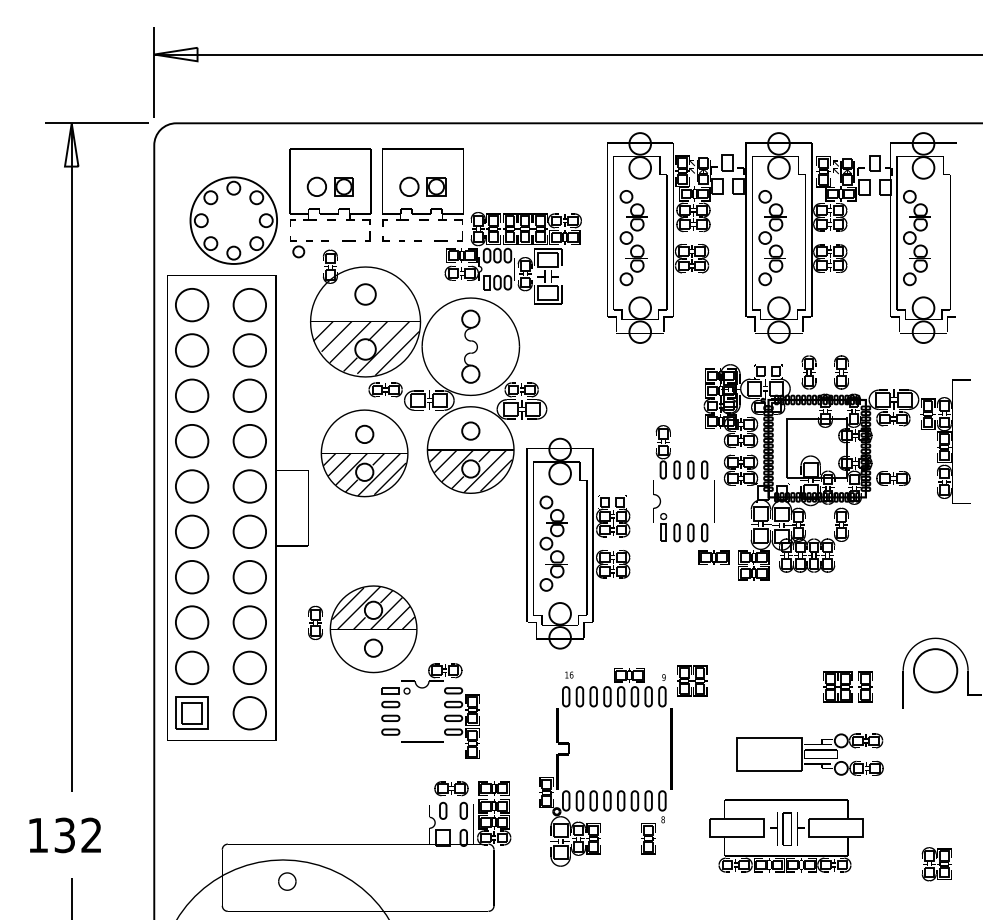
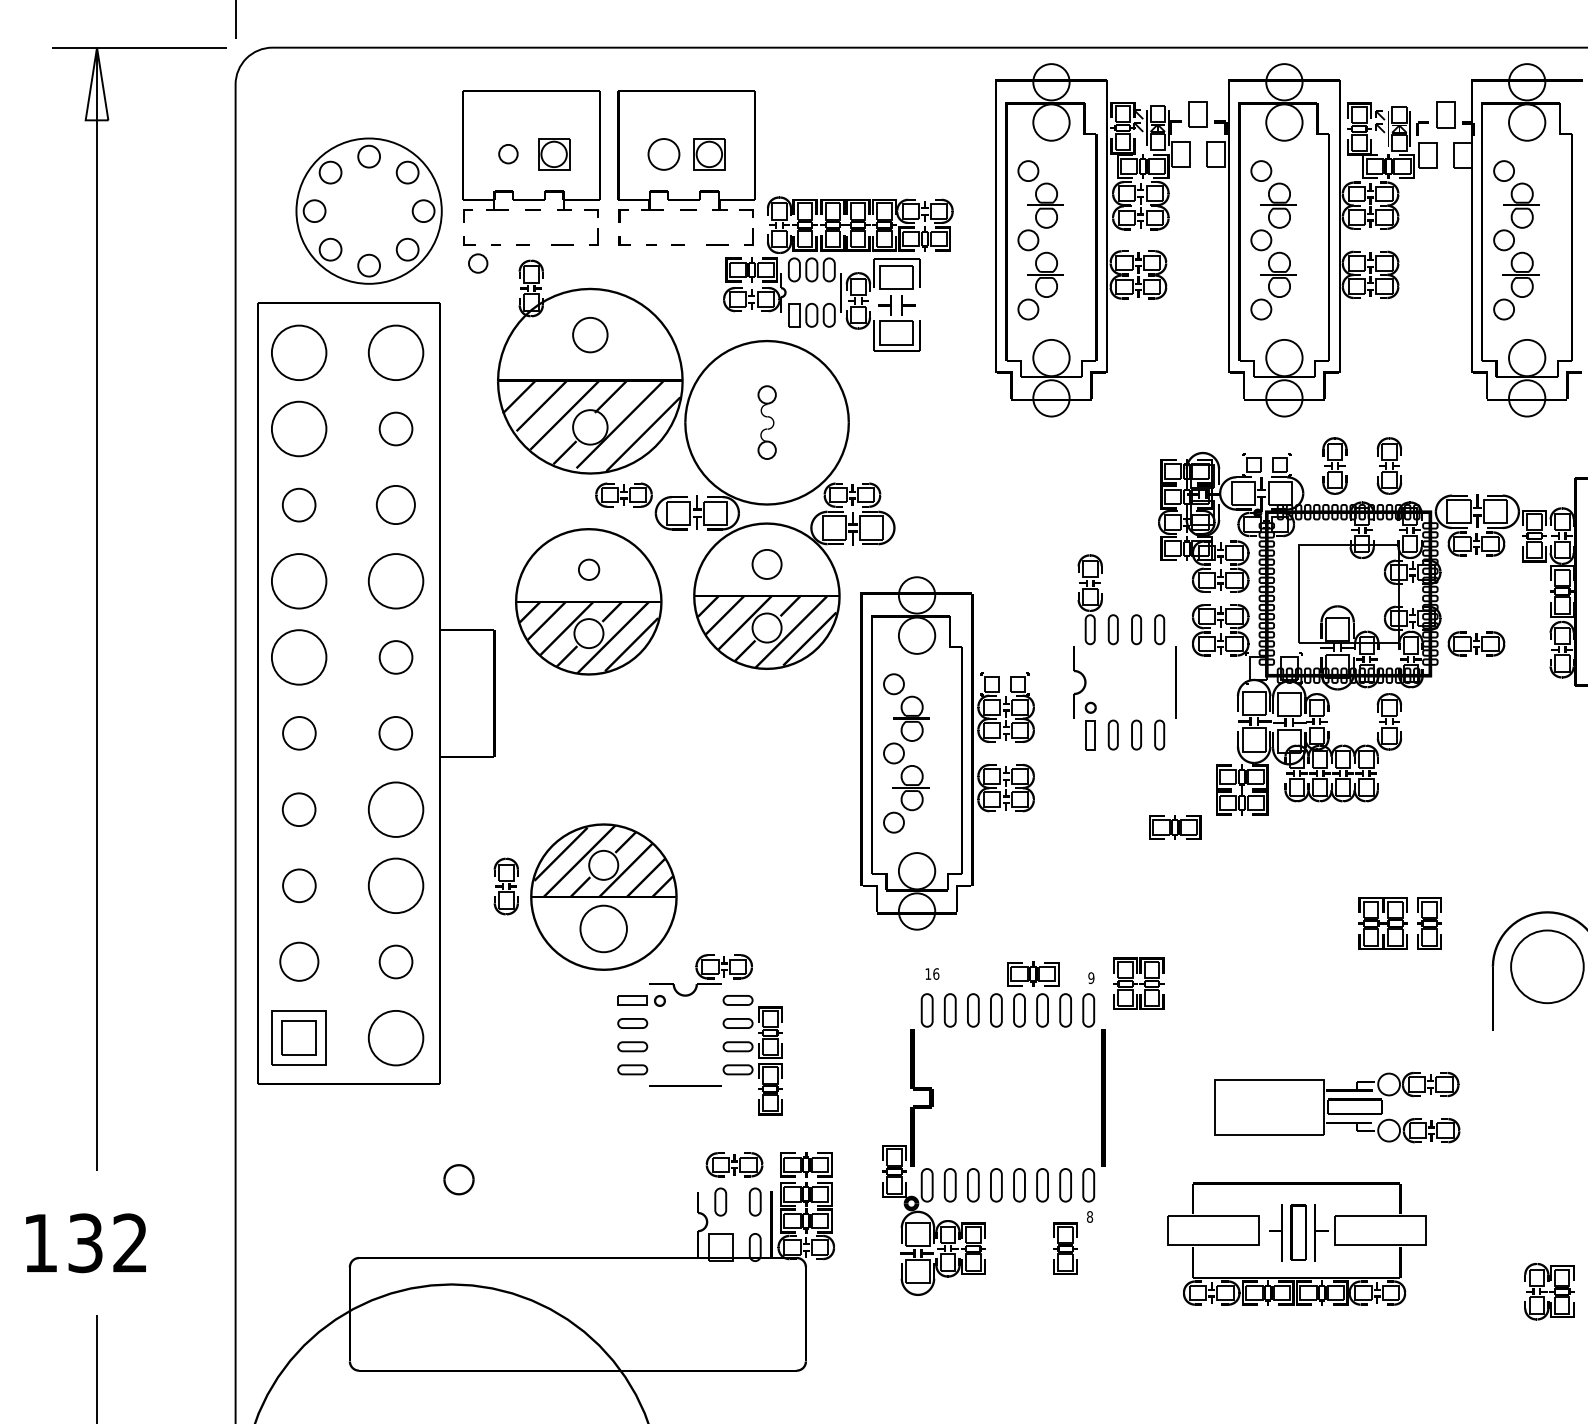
circle: (316, 186) -> (507, 153), size x0.6
part: (470, 346) -> (766, 422), size x0.6
circle: (249, 350) -> (395, 429), size x0.6
circle: (191, 395) -> (298, 504), size x0.6
circle: (249, 395) -> (395, 504), size x0.7
circle: (364, 433) -> (588, 568), size x0.7
circle: (249, 486) -> (395, 657), size x0.6
circle: (192, 531) -> (299, 732), size x0.6
circle: (249, 531) -> (395, 732), size x0.6
part: (713, 557) -> (1174, 827), moved
circle: (191, 576) -> (298, 808), size x0.6
circle: (192, 622) -> (299, 885), size x0.6
circle: (373, 647) -> (603, 927), size x1.6
circle: (192, 667) -> (299, 961), size x0.7
circle: (249, 667) -> (395, 961), size x0.6
part: (847, 686) -> (1399, 922), moved
part: (287, 881) -> (459, 1179), moved

